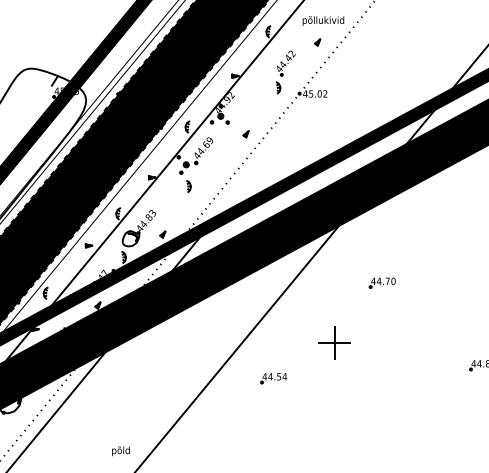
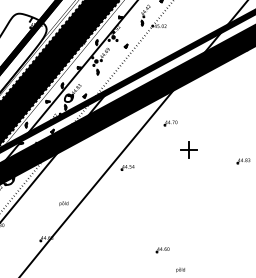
part: (381, 283) -> (170, 123), moved
part: (333, 341) -> (188, 149), moved
part: (272, 378) -> (127, 167), moved

